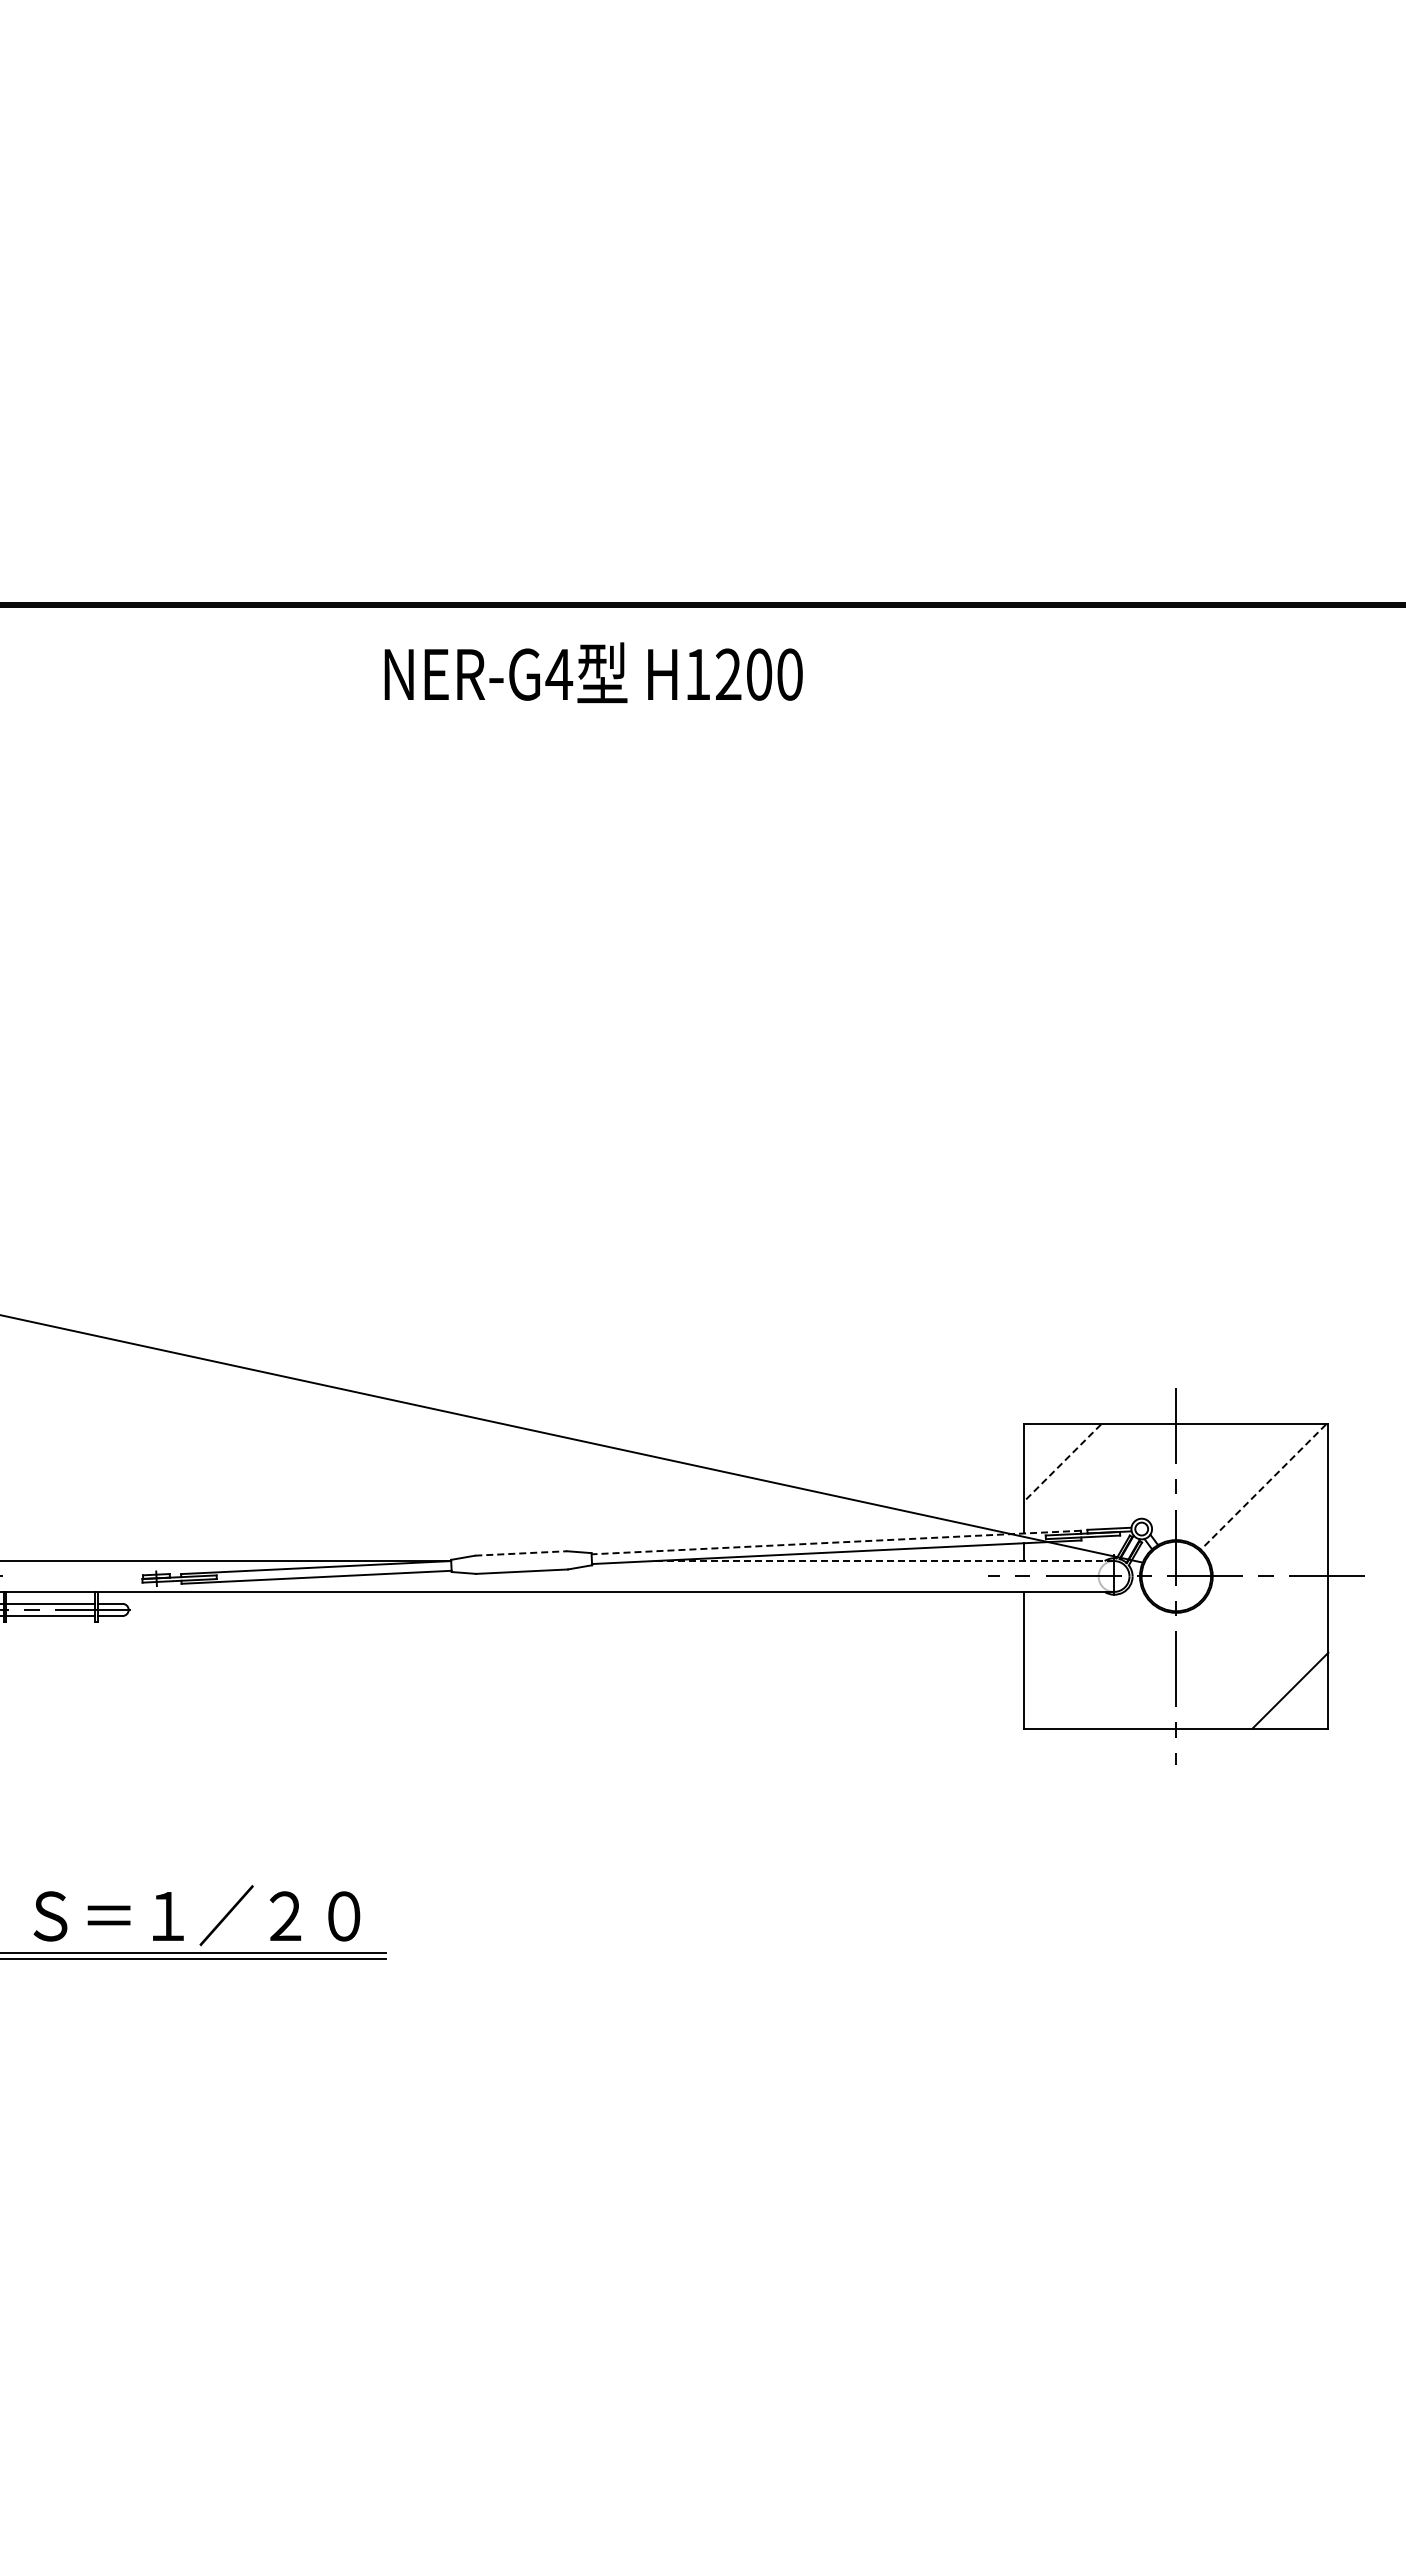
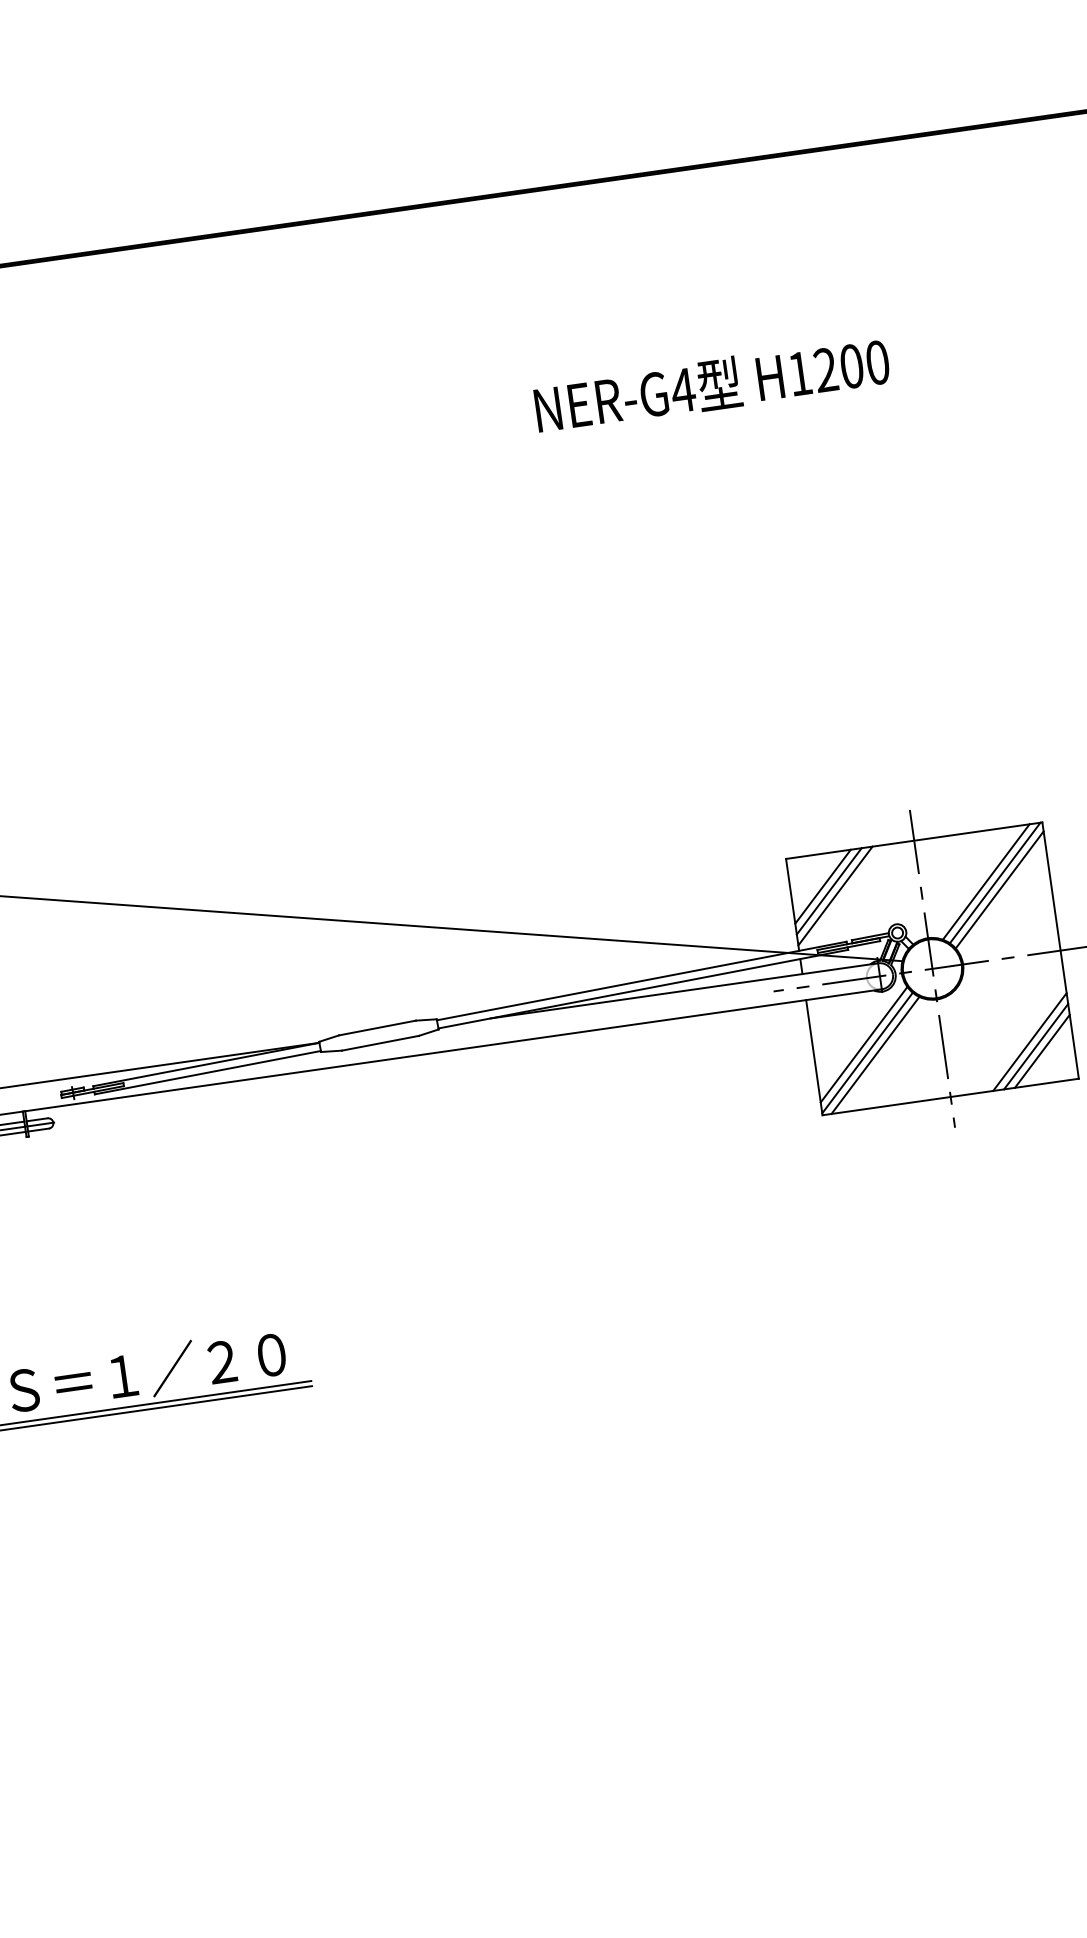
text: (593, 672) -> (711, 384), moved
line: (1062, 1463) -> (822, 887), dashed -> solid
line: (1069, 1469) -> (829, 891), added
line: (1075, 1475) -> (835, 895), added
line: (1253, 1484) -> (986, 882), added
line: (1263, 1487) -> (995, 883), dashed -> solid
line: (1267, 1495) -> (999, 889), added
line: (836, 1542) -> (641, 980), dashed -> solid
line: (521, 1553) -> (377, 1028), dashed -> solid
line: (884, 1561) -> (684, 991), dashed -> solid
line: (1084, 1653) -> (864, 1044), added
line: (1086, 1663) -> (867, 1052), added
line: (1095, 1667) -> (875, 1055), added
line: (1277, 1677) -> (1029, 1041), added
line: (1283, 1683) -> (1035, 1046), added

